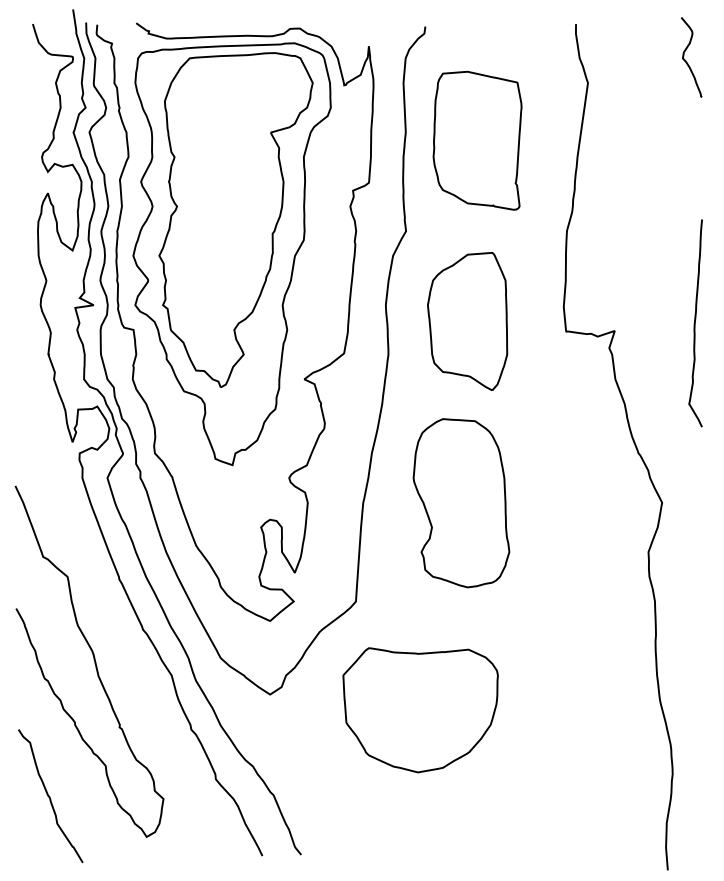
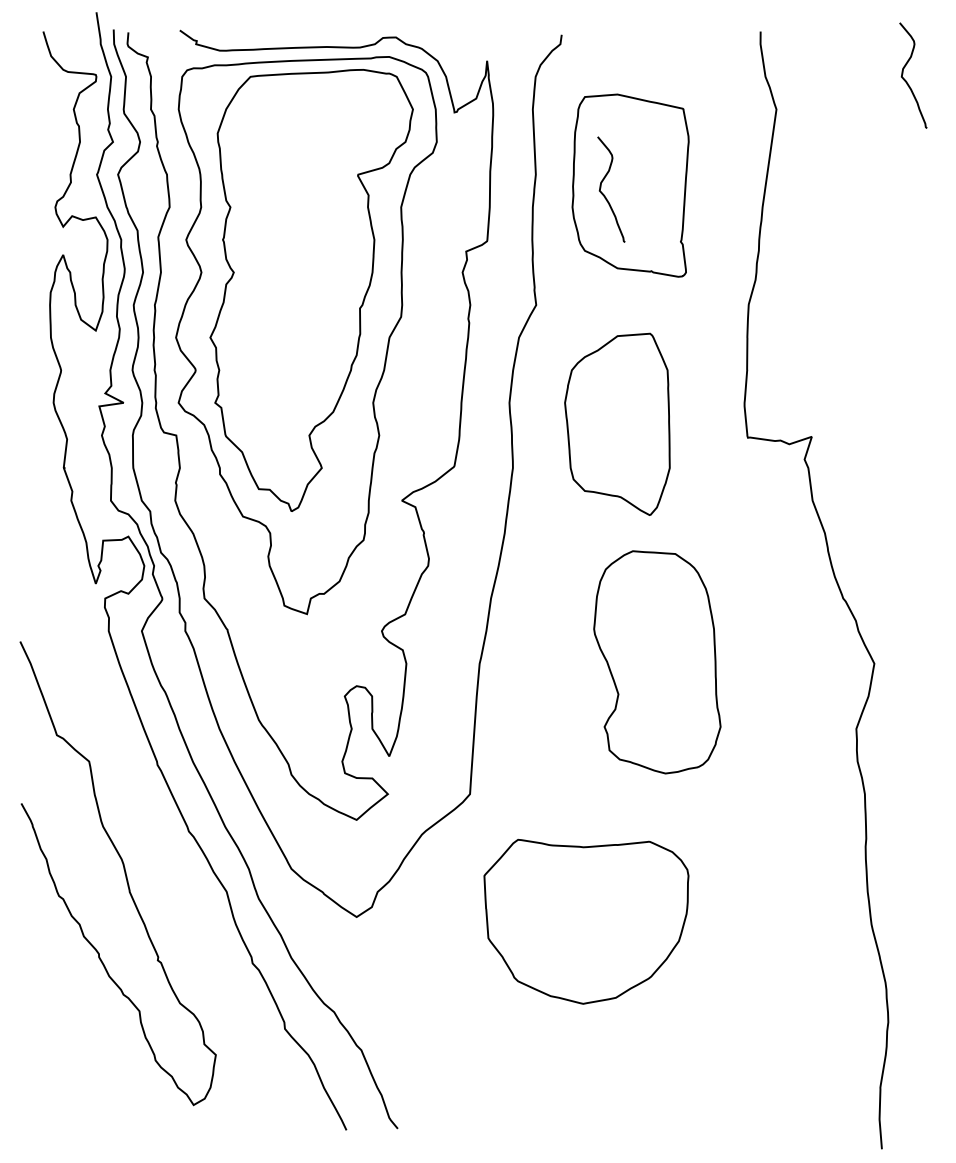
curve: (458, 148) -> (605, 195), added
curve: (695, 323) -> (918, 426), removed
part: (461, 503) -> (657, 662), moved
part: (420, 710) -> (586, 921), moved
curve: (49, 796) -> (65, 1051), removed

